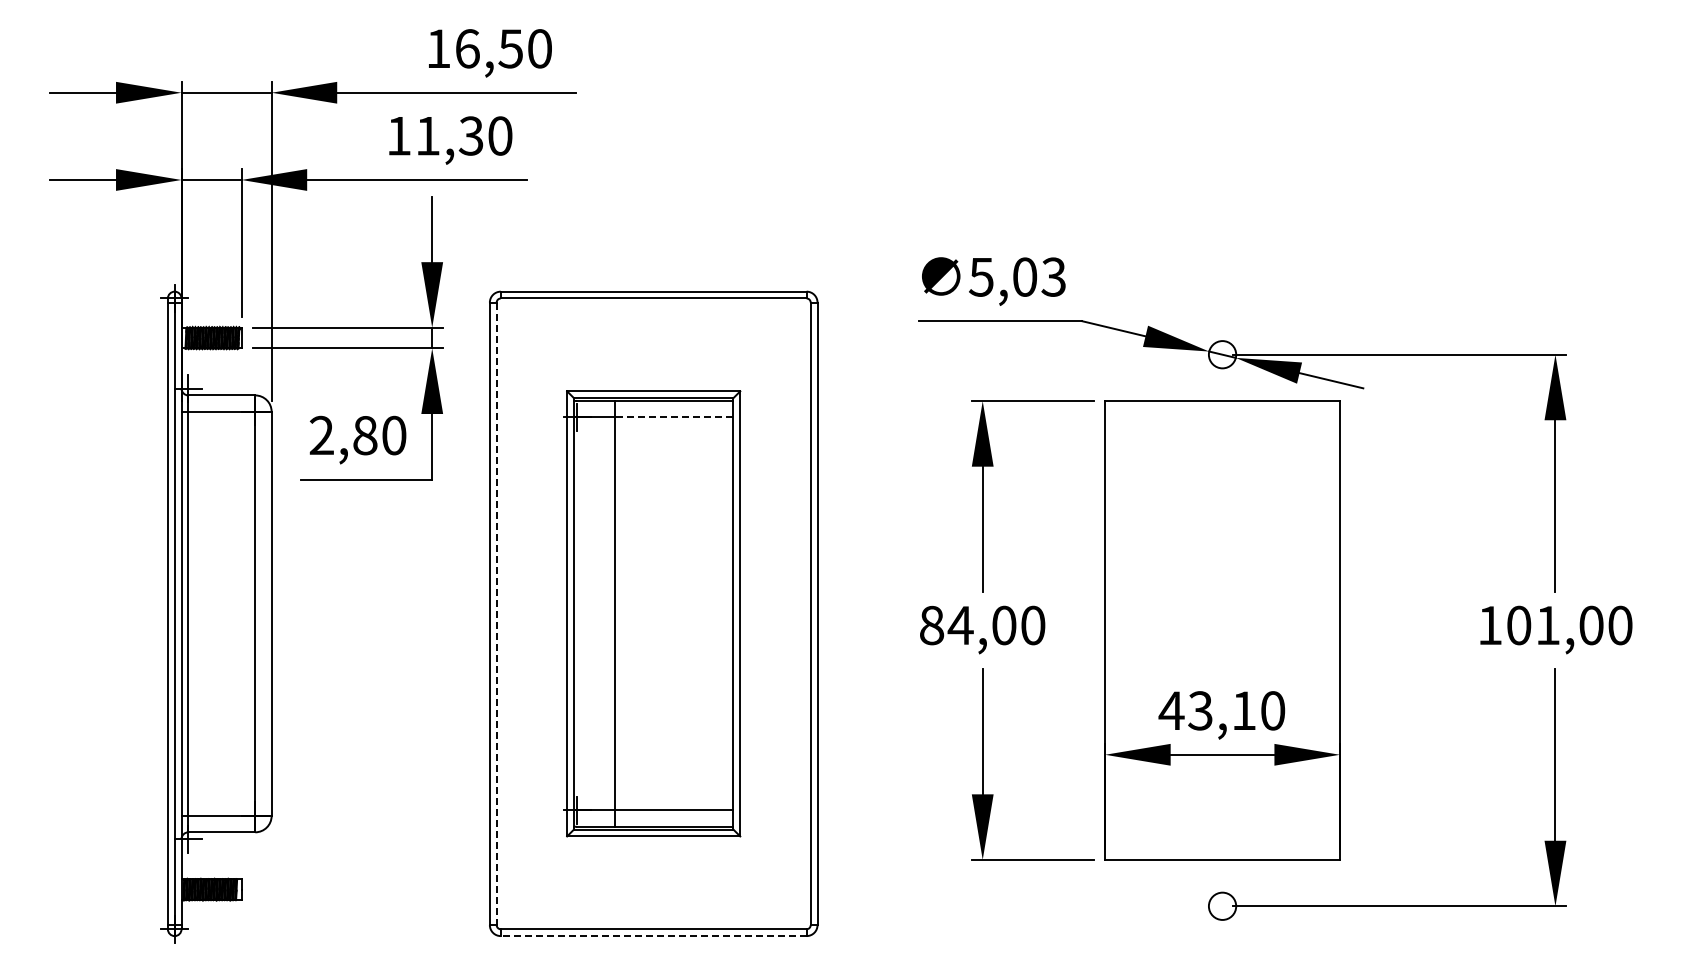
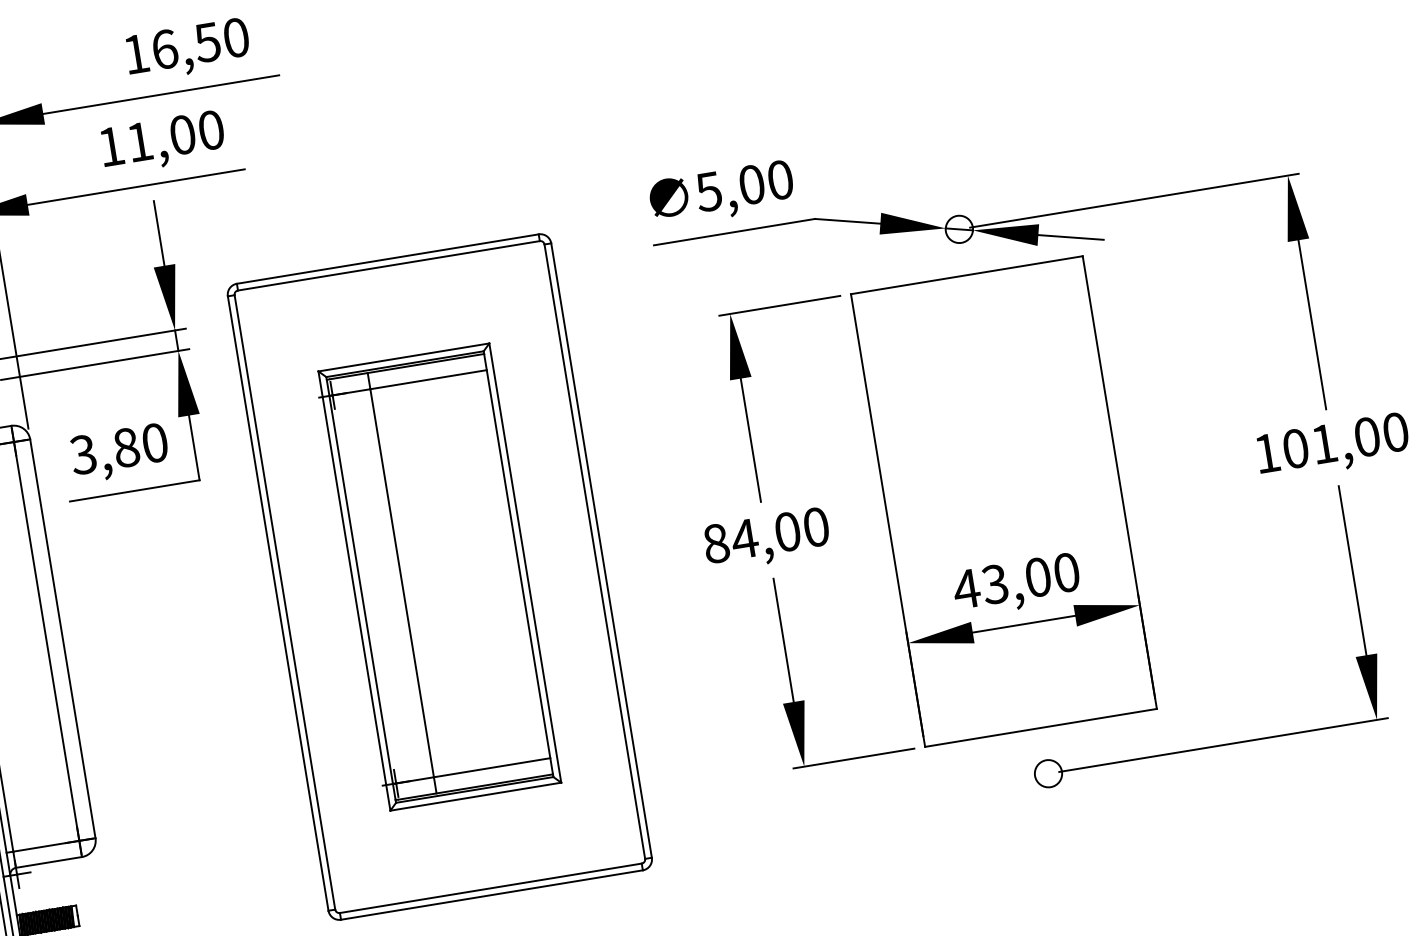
text: (470, 135) -> (181, 134), 11,30 -> 11,00
text: (1053, 276) -> (779, 179), 5,03 -> 5,00
line: (674, 417) -> (428, 379), dashed -> solid
text: (321, 435) -> (83, 454), 2,80 -> 3,80
line: (496, 614) -> (284, 603), dashed -> solid
text: (1244, 710) -> (1038, 576), 43,10 -> 43,00
line: (653, 936) -> (491, 895), dashed -> solid

